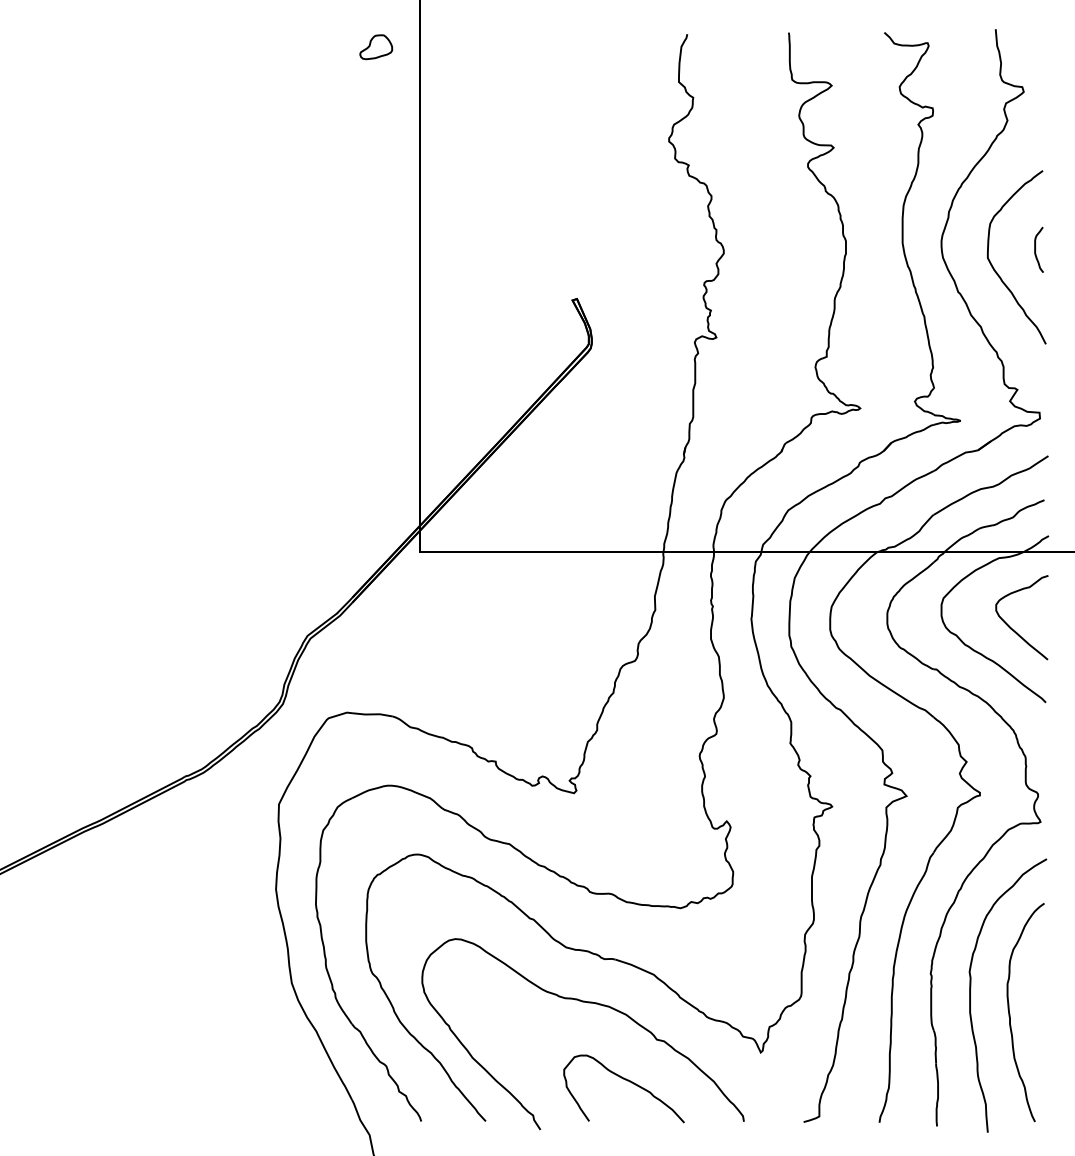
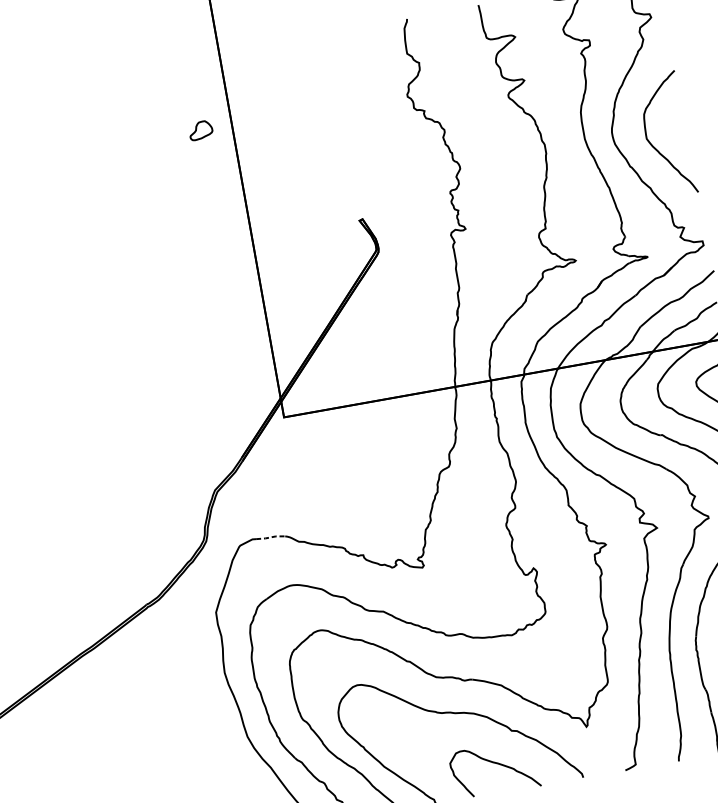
part: (376, 47) -> (201, 130), moved
curve: (1035, 249) -> (679, 126), removed
line: (372, 714) -> (270, 537), solid -> dashed

